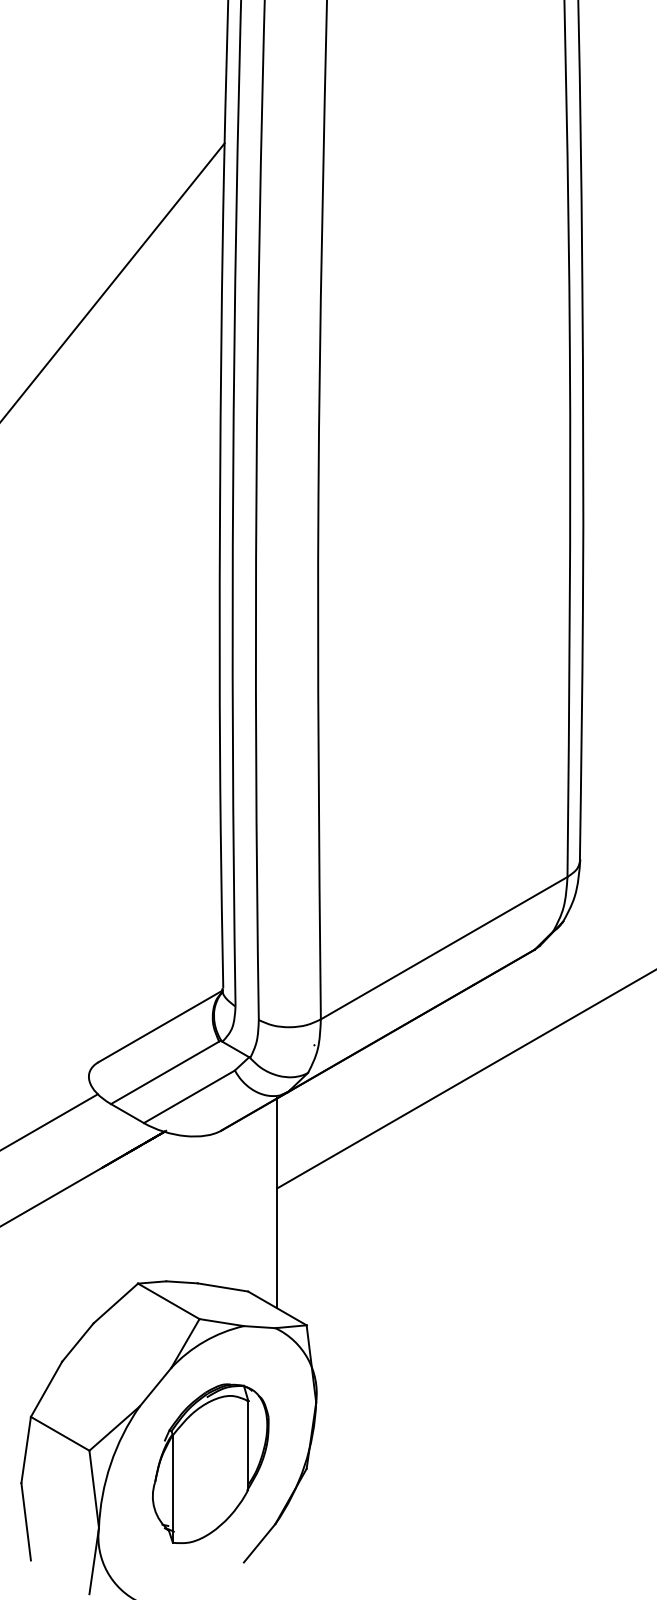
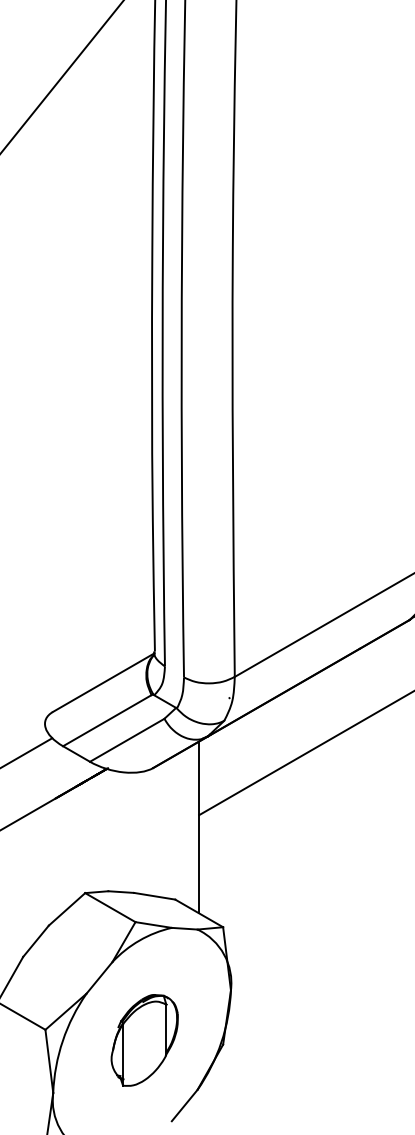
part: (210, 1463) -> (144, 1040), size x0.7

